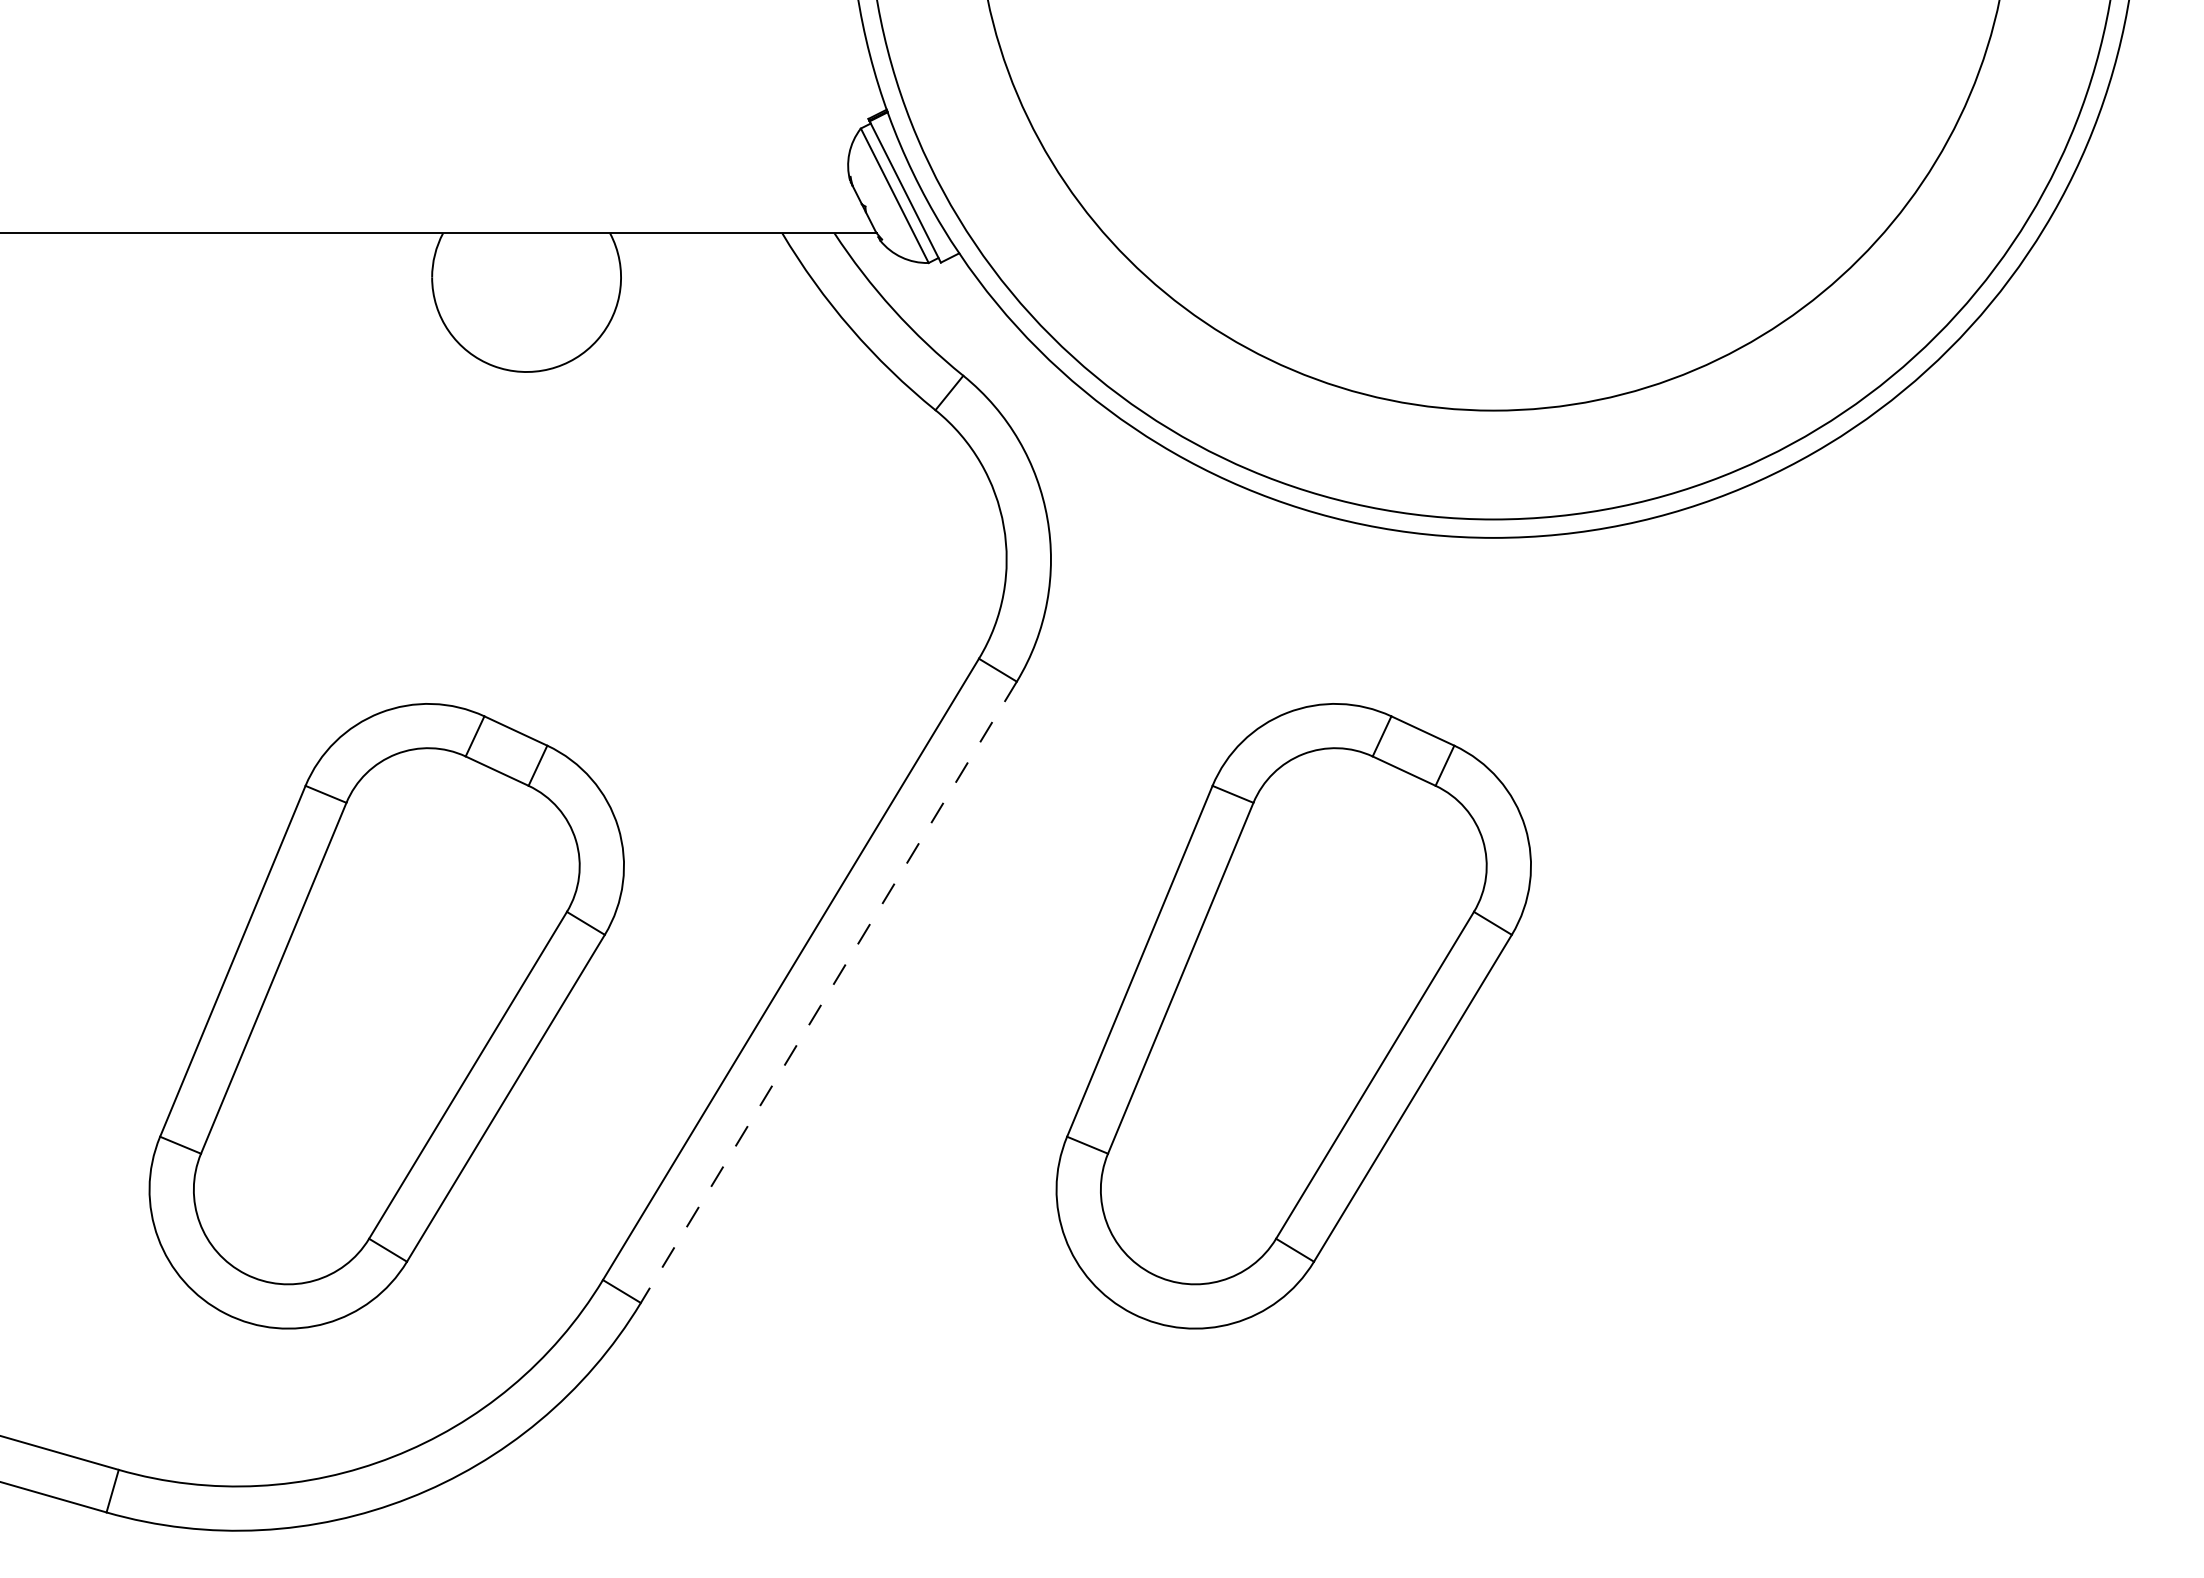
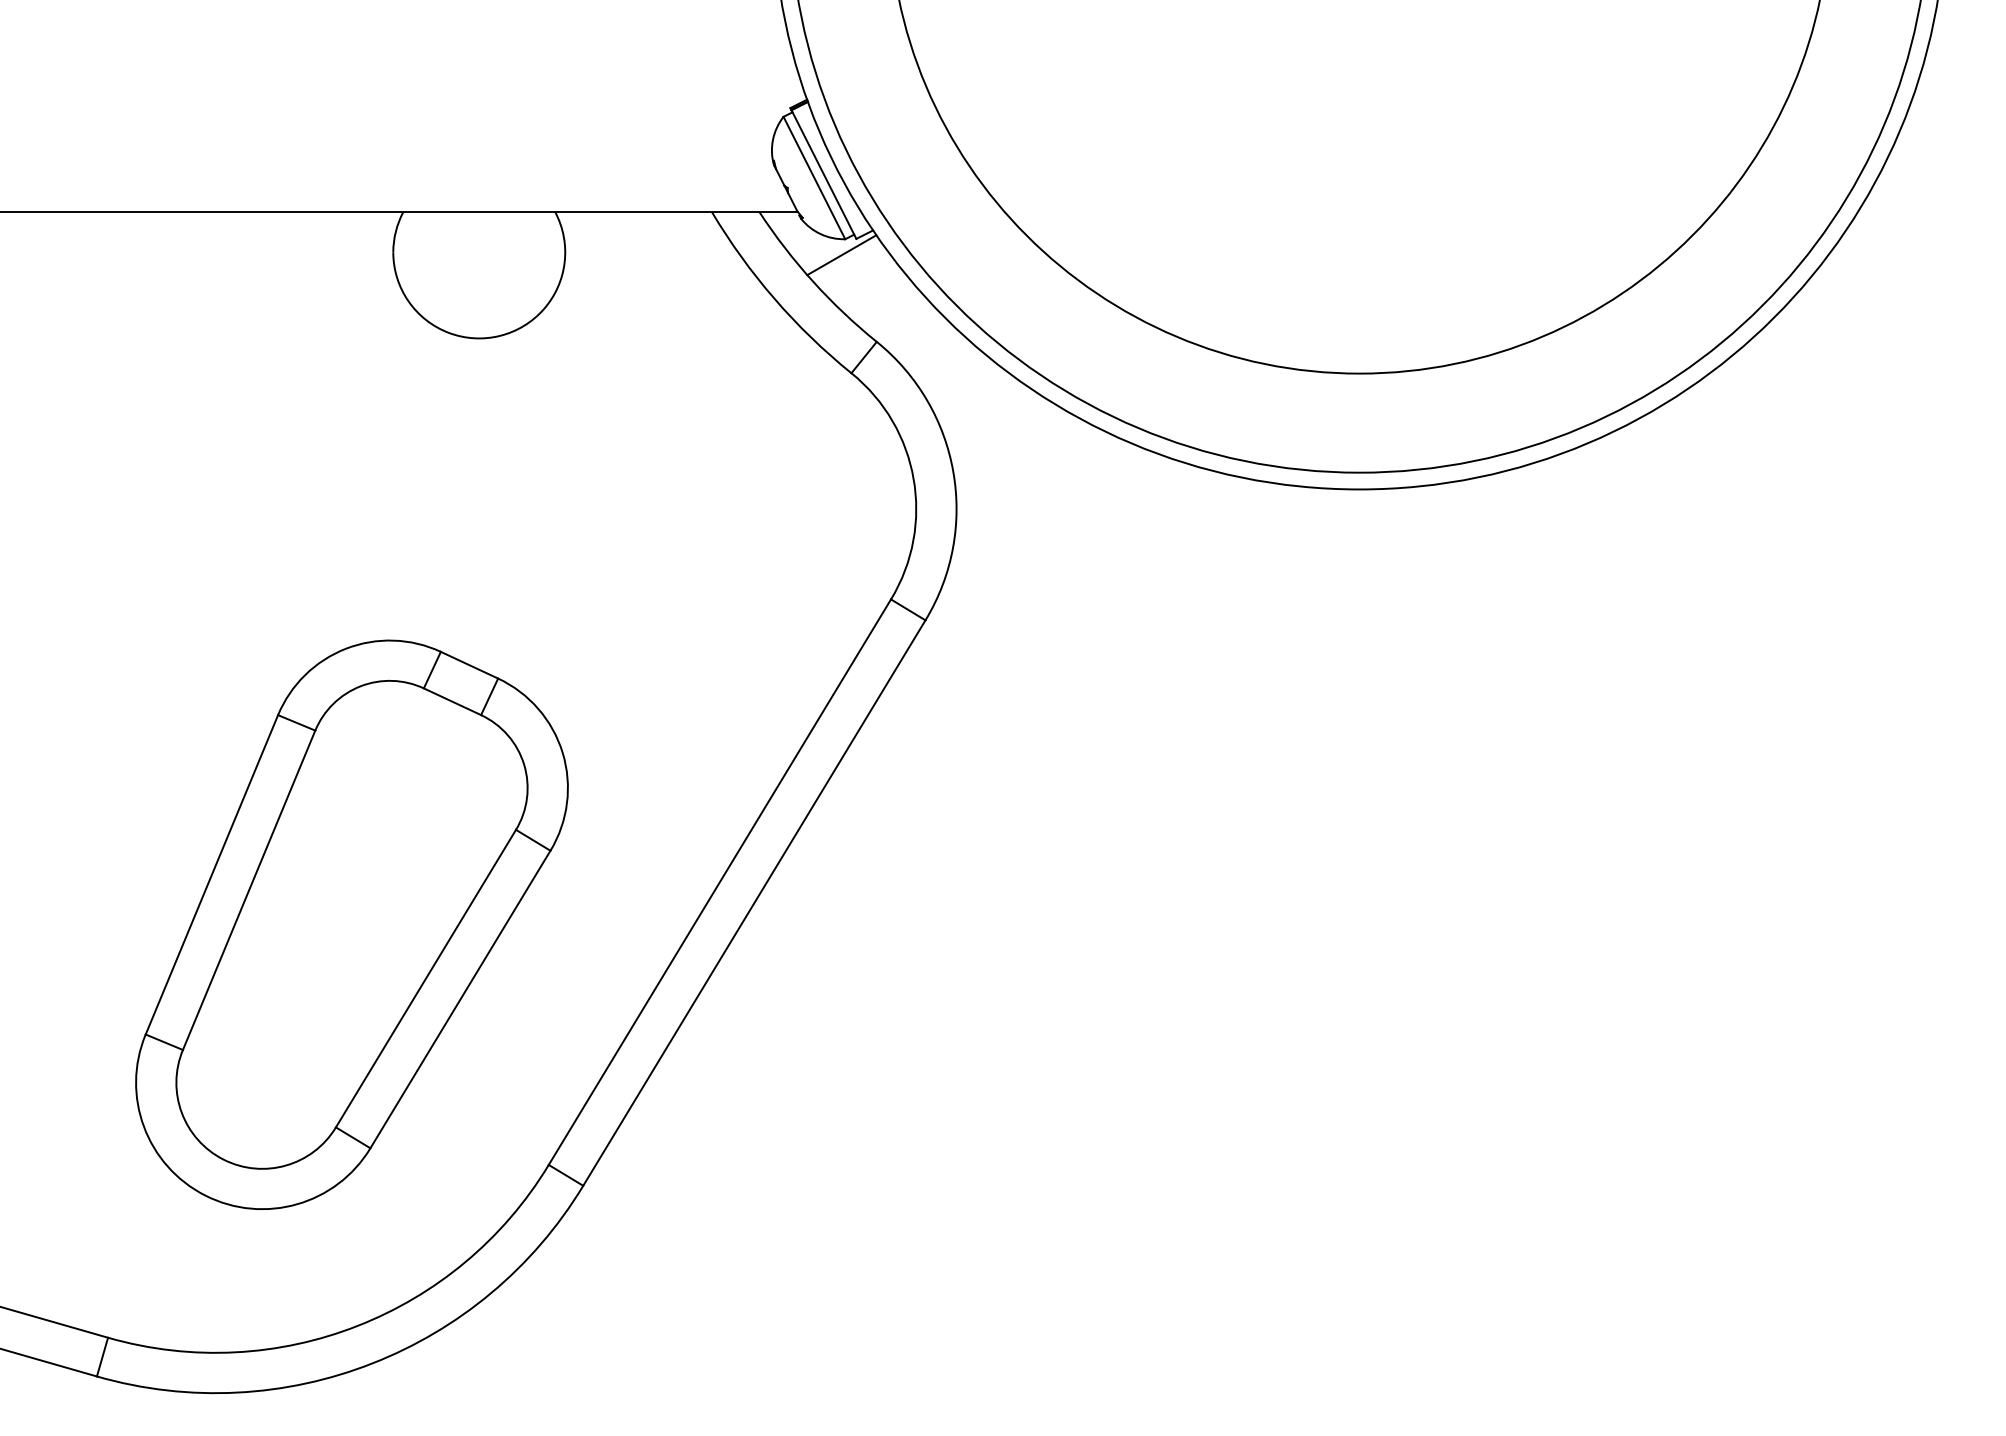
line: (924, 280) -> (841, 255), added
line: (828, 992) -> (754, 903), dashed -> solid
part: (1293, 1016) -> (1177, 925), removed

